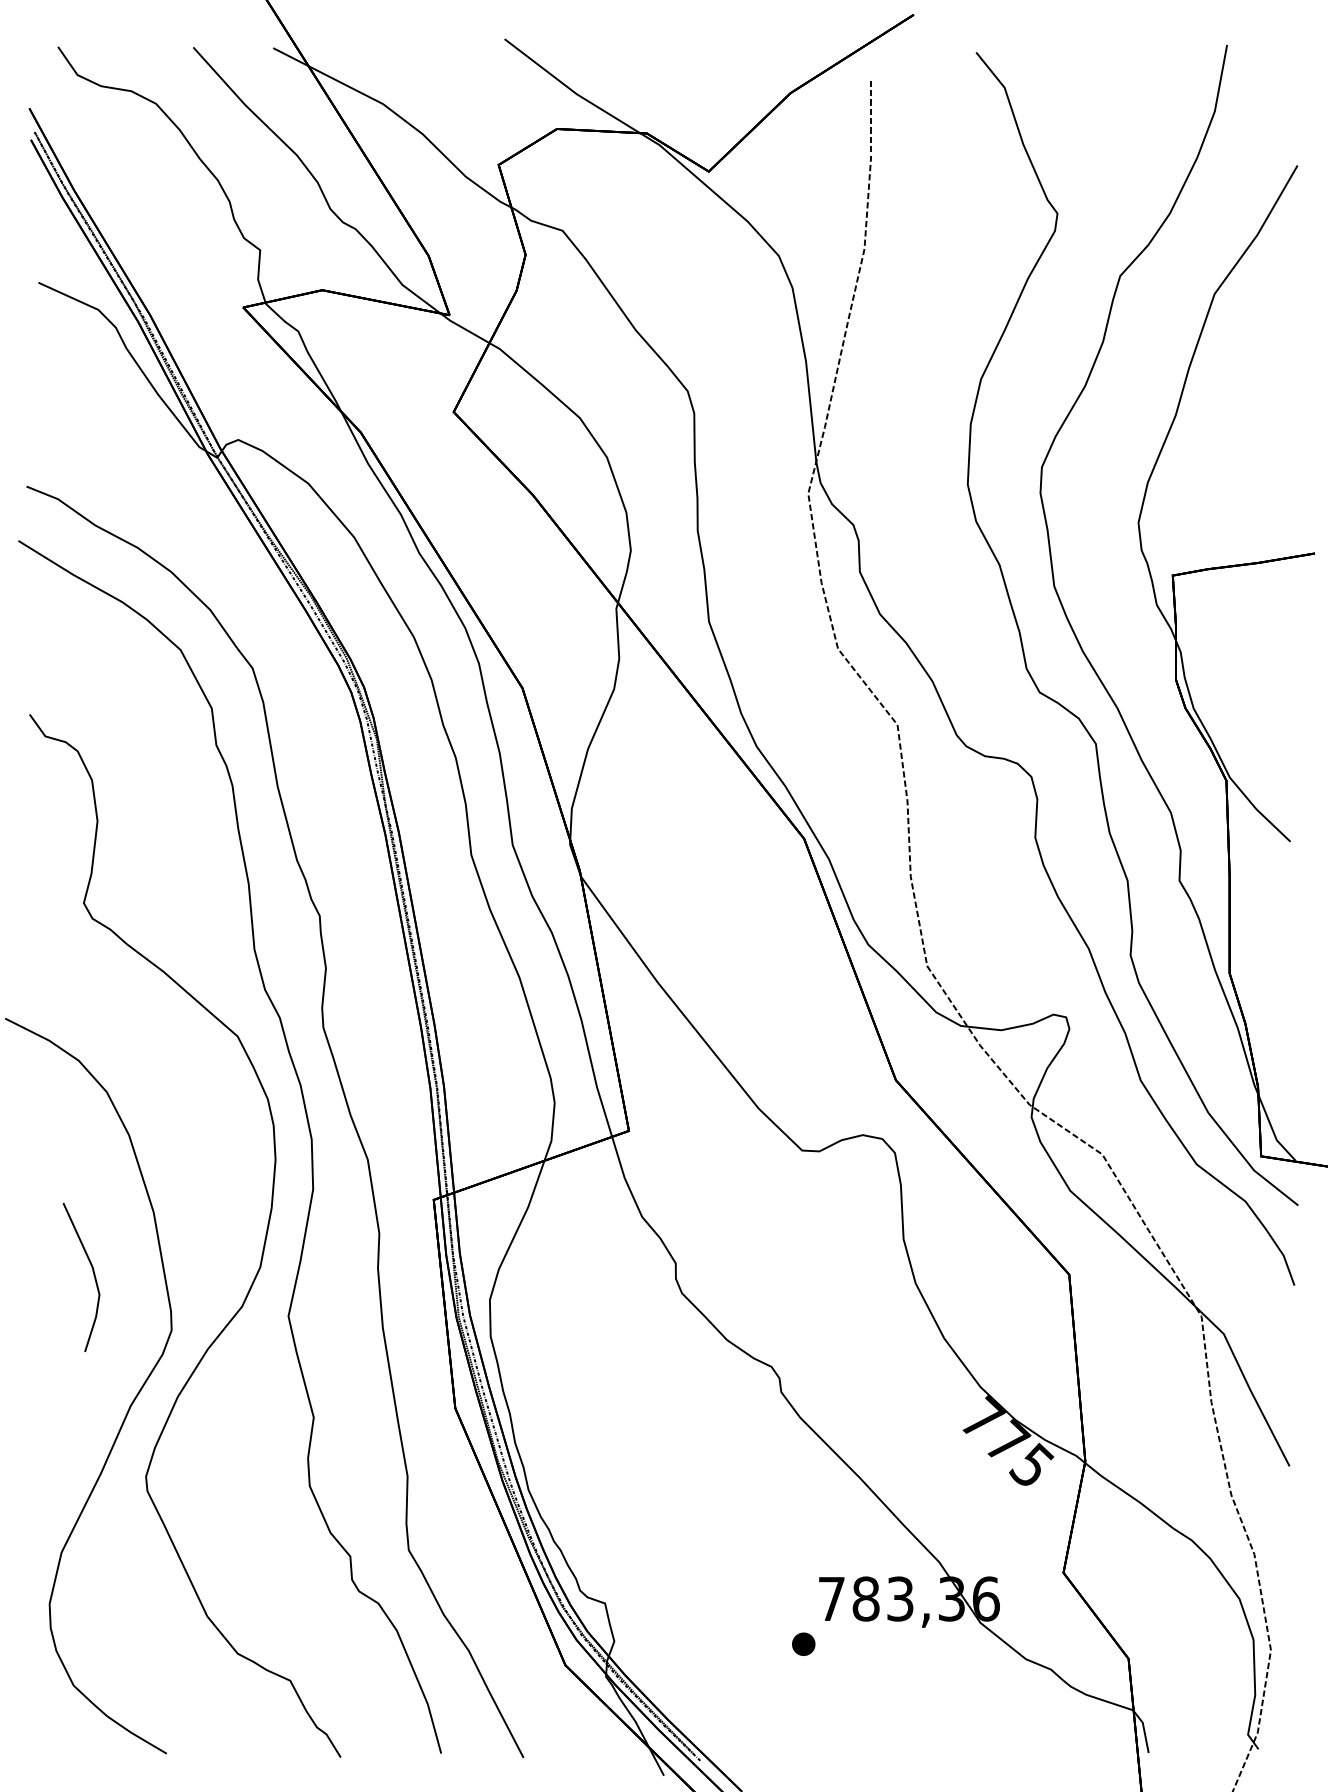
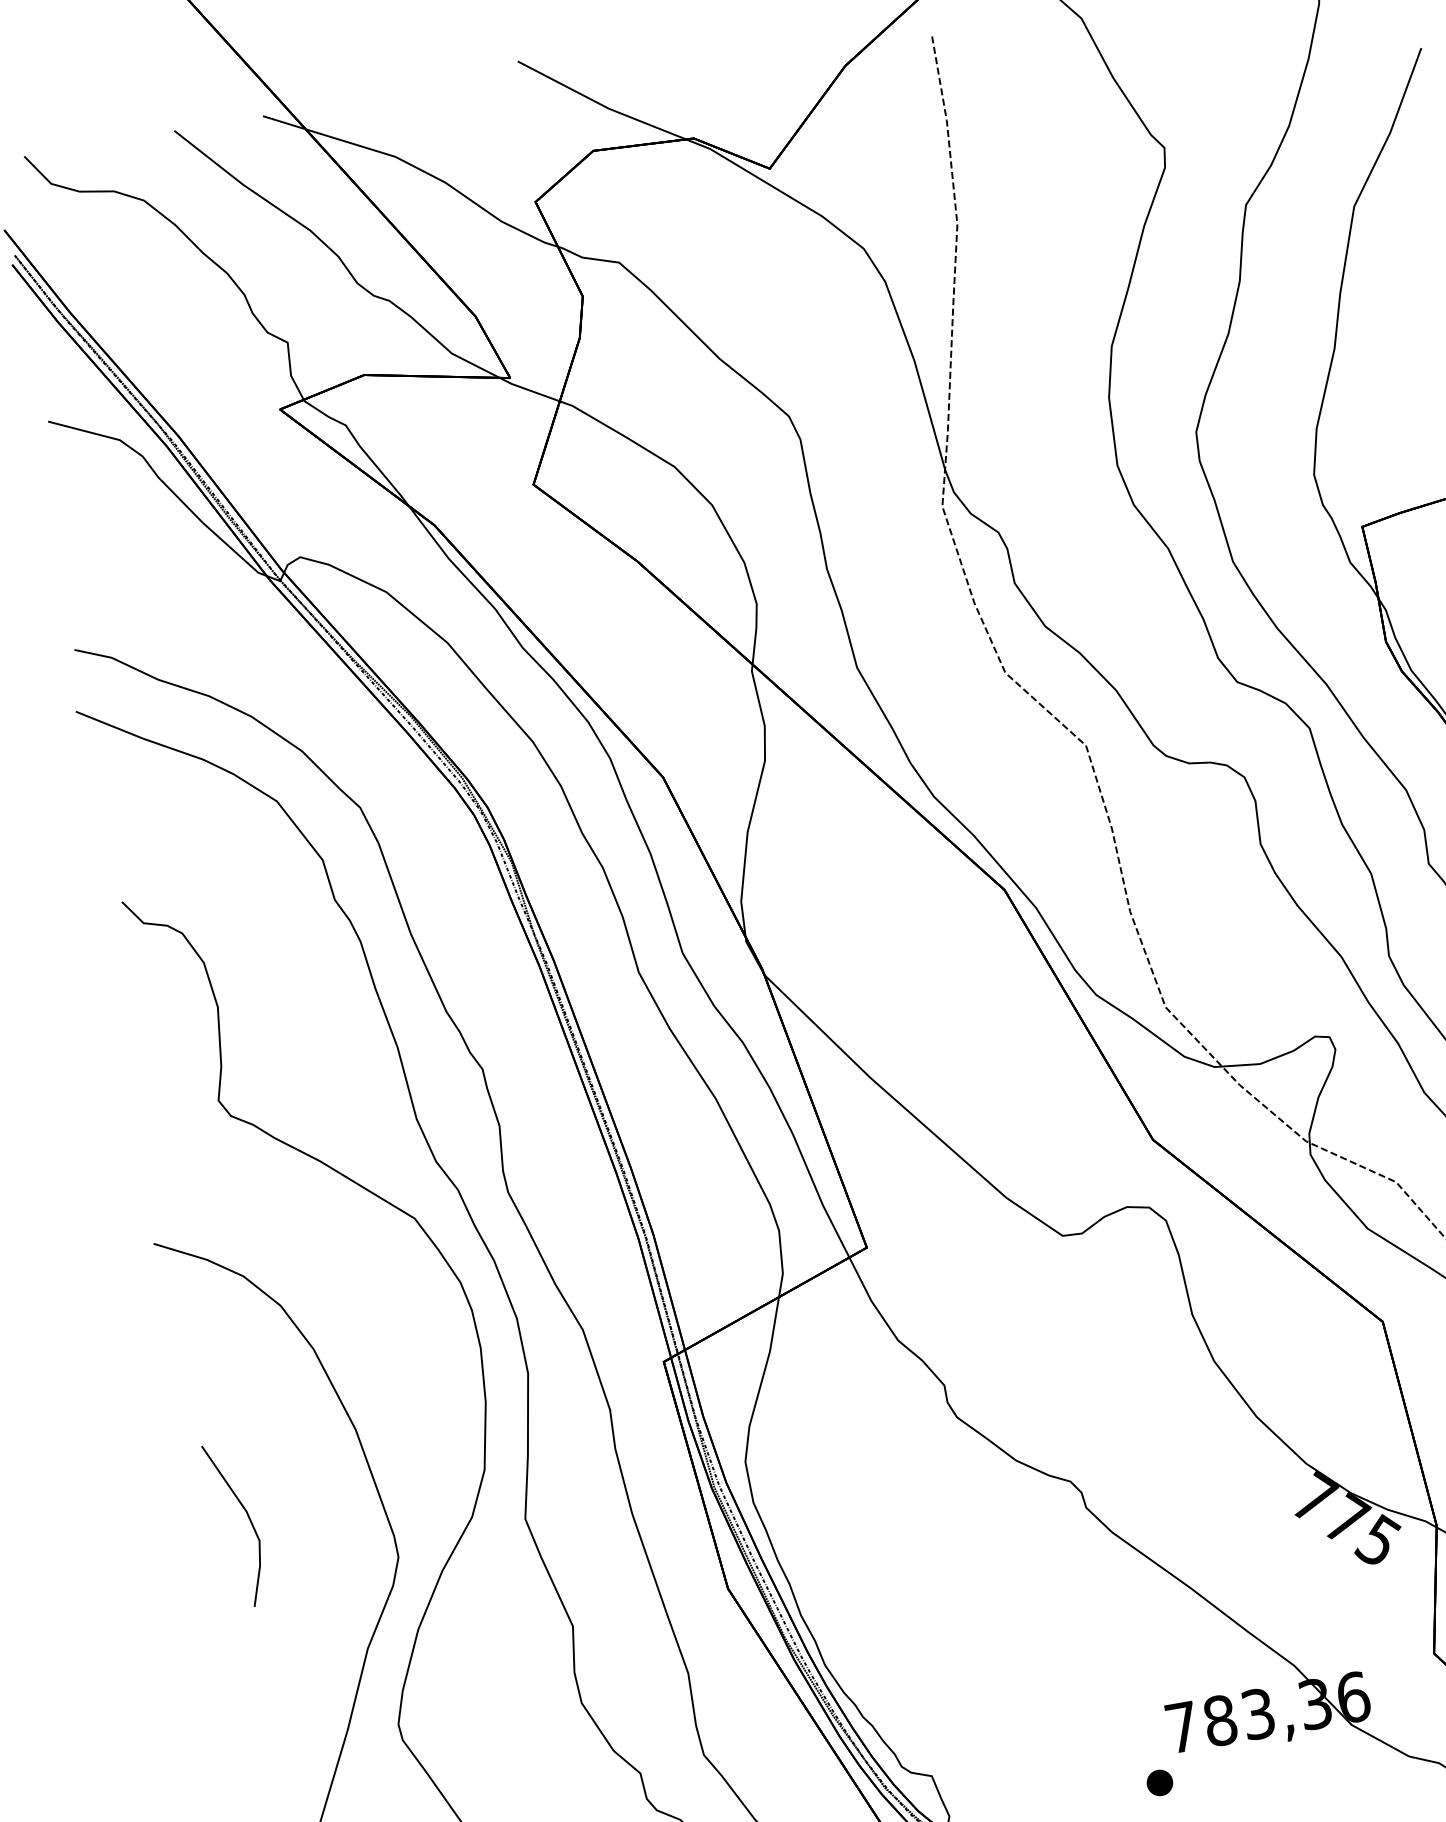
line: (93, 1275) -> (249, 1520), moved

